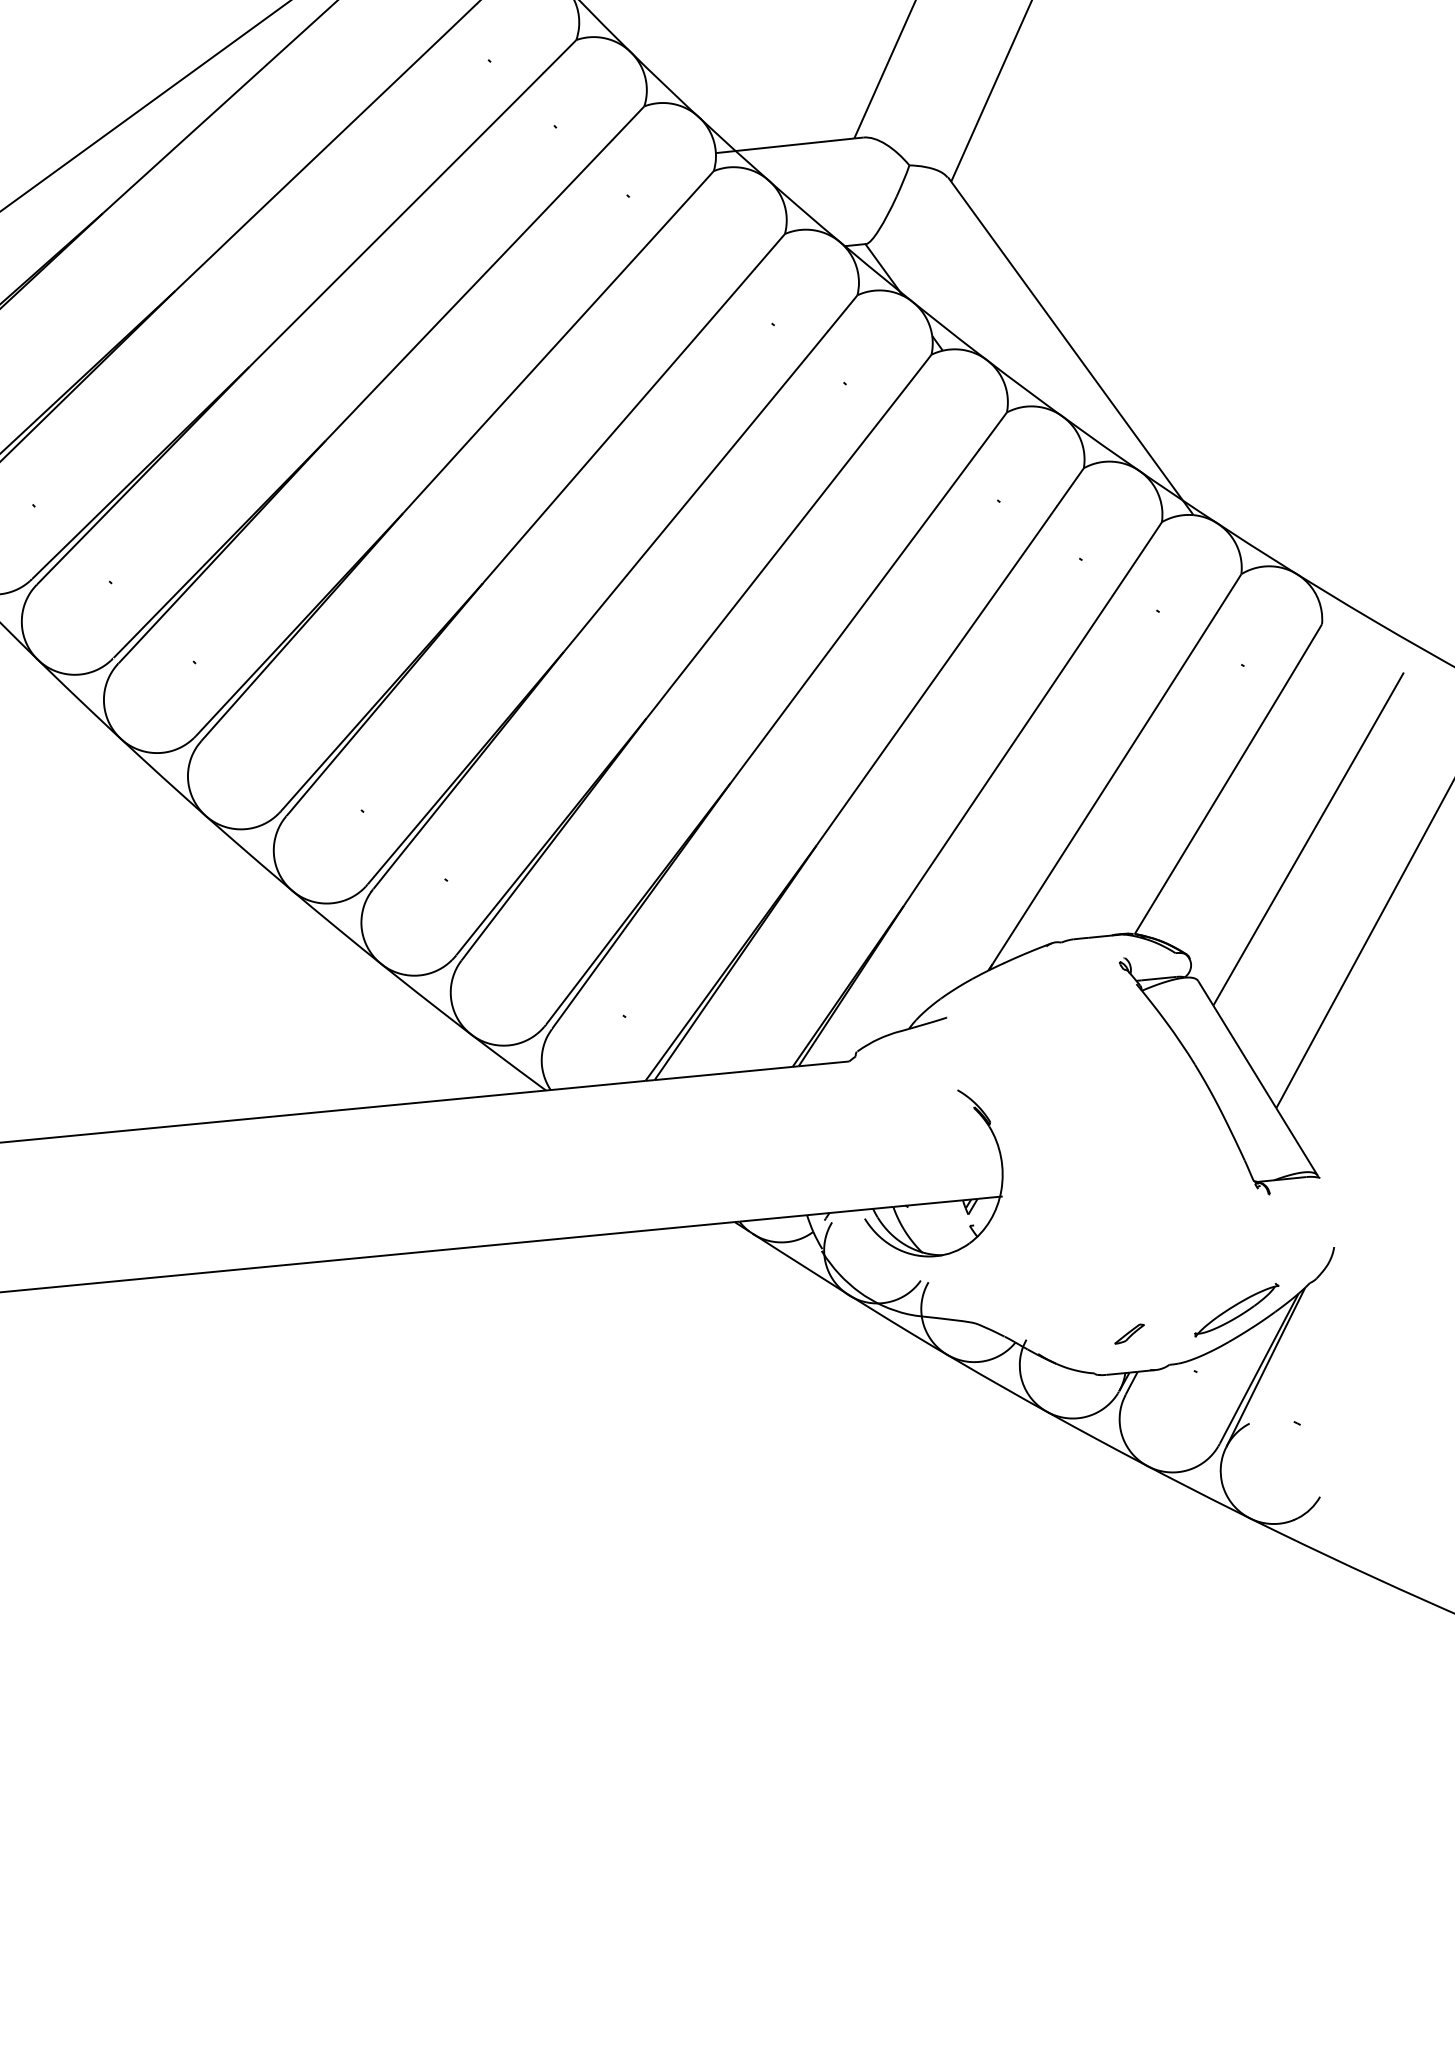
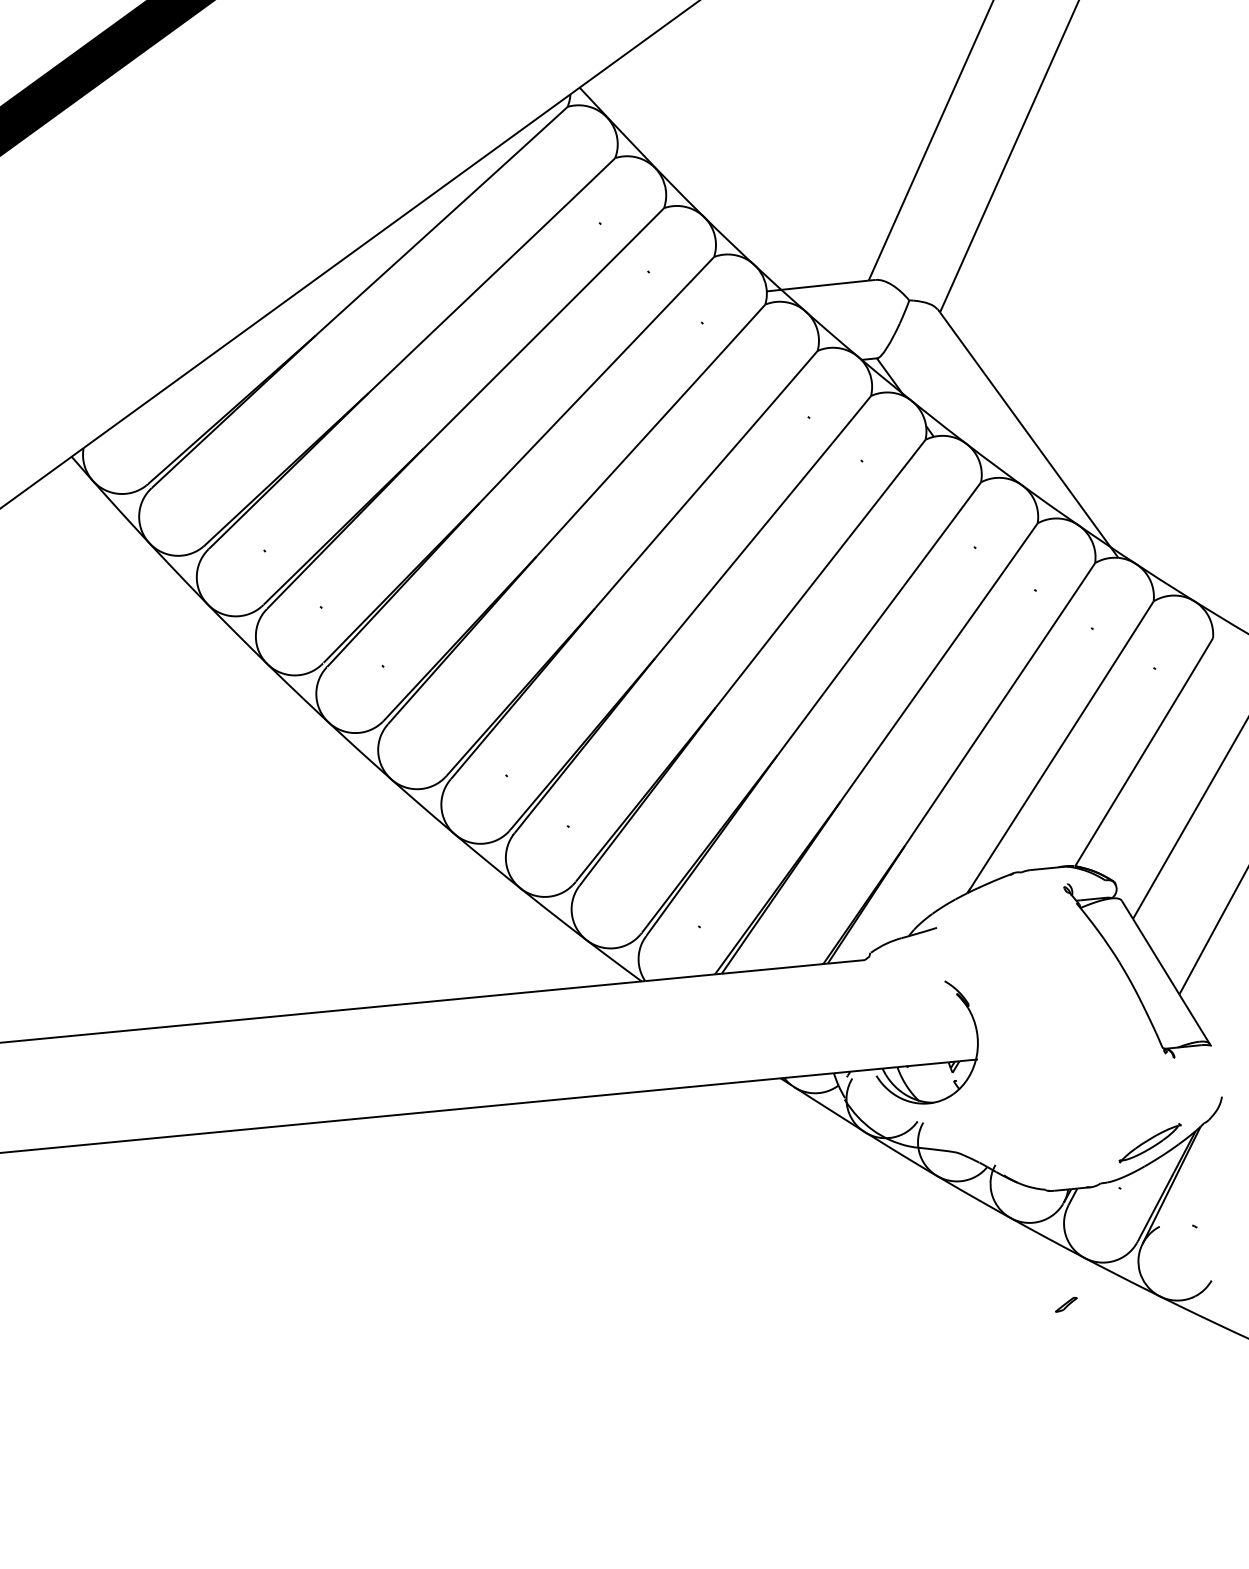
part: (1129, 1333) -> (1066, 1304), moved

